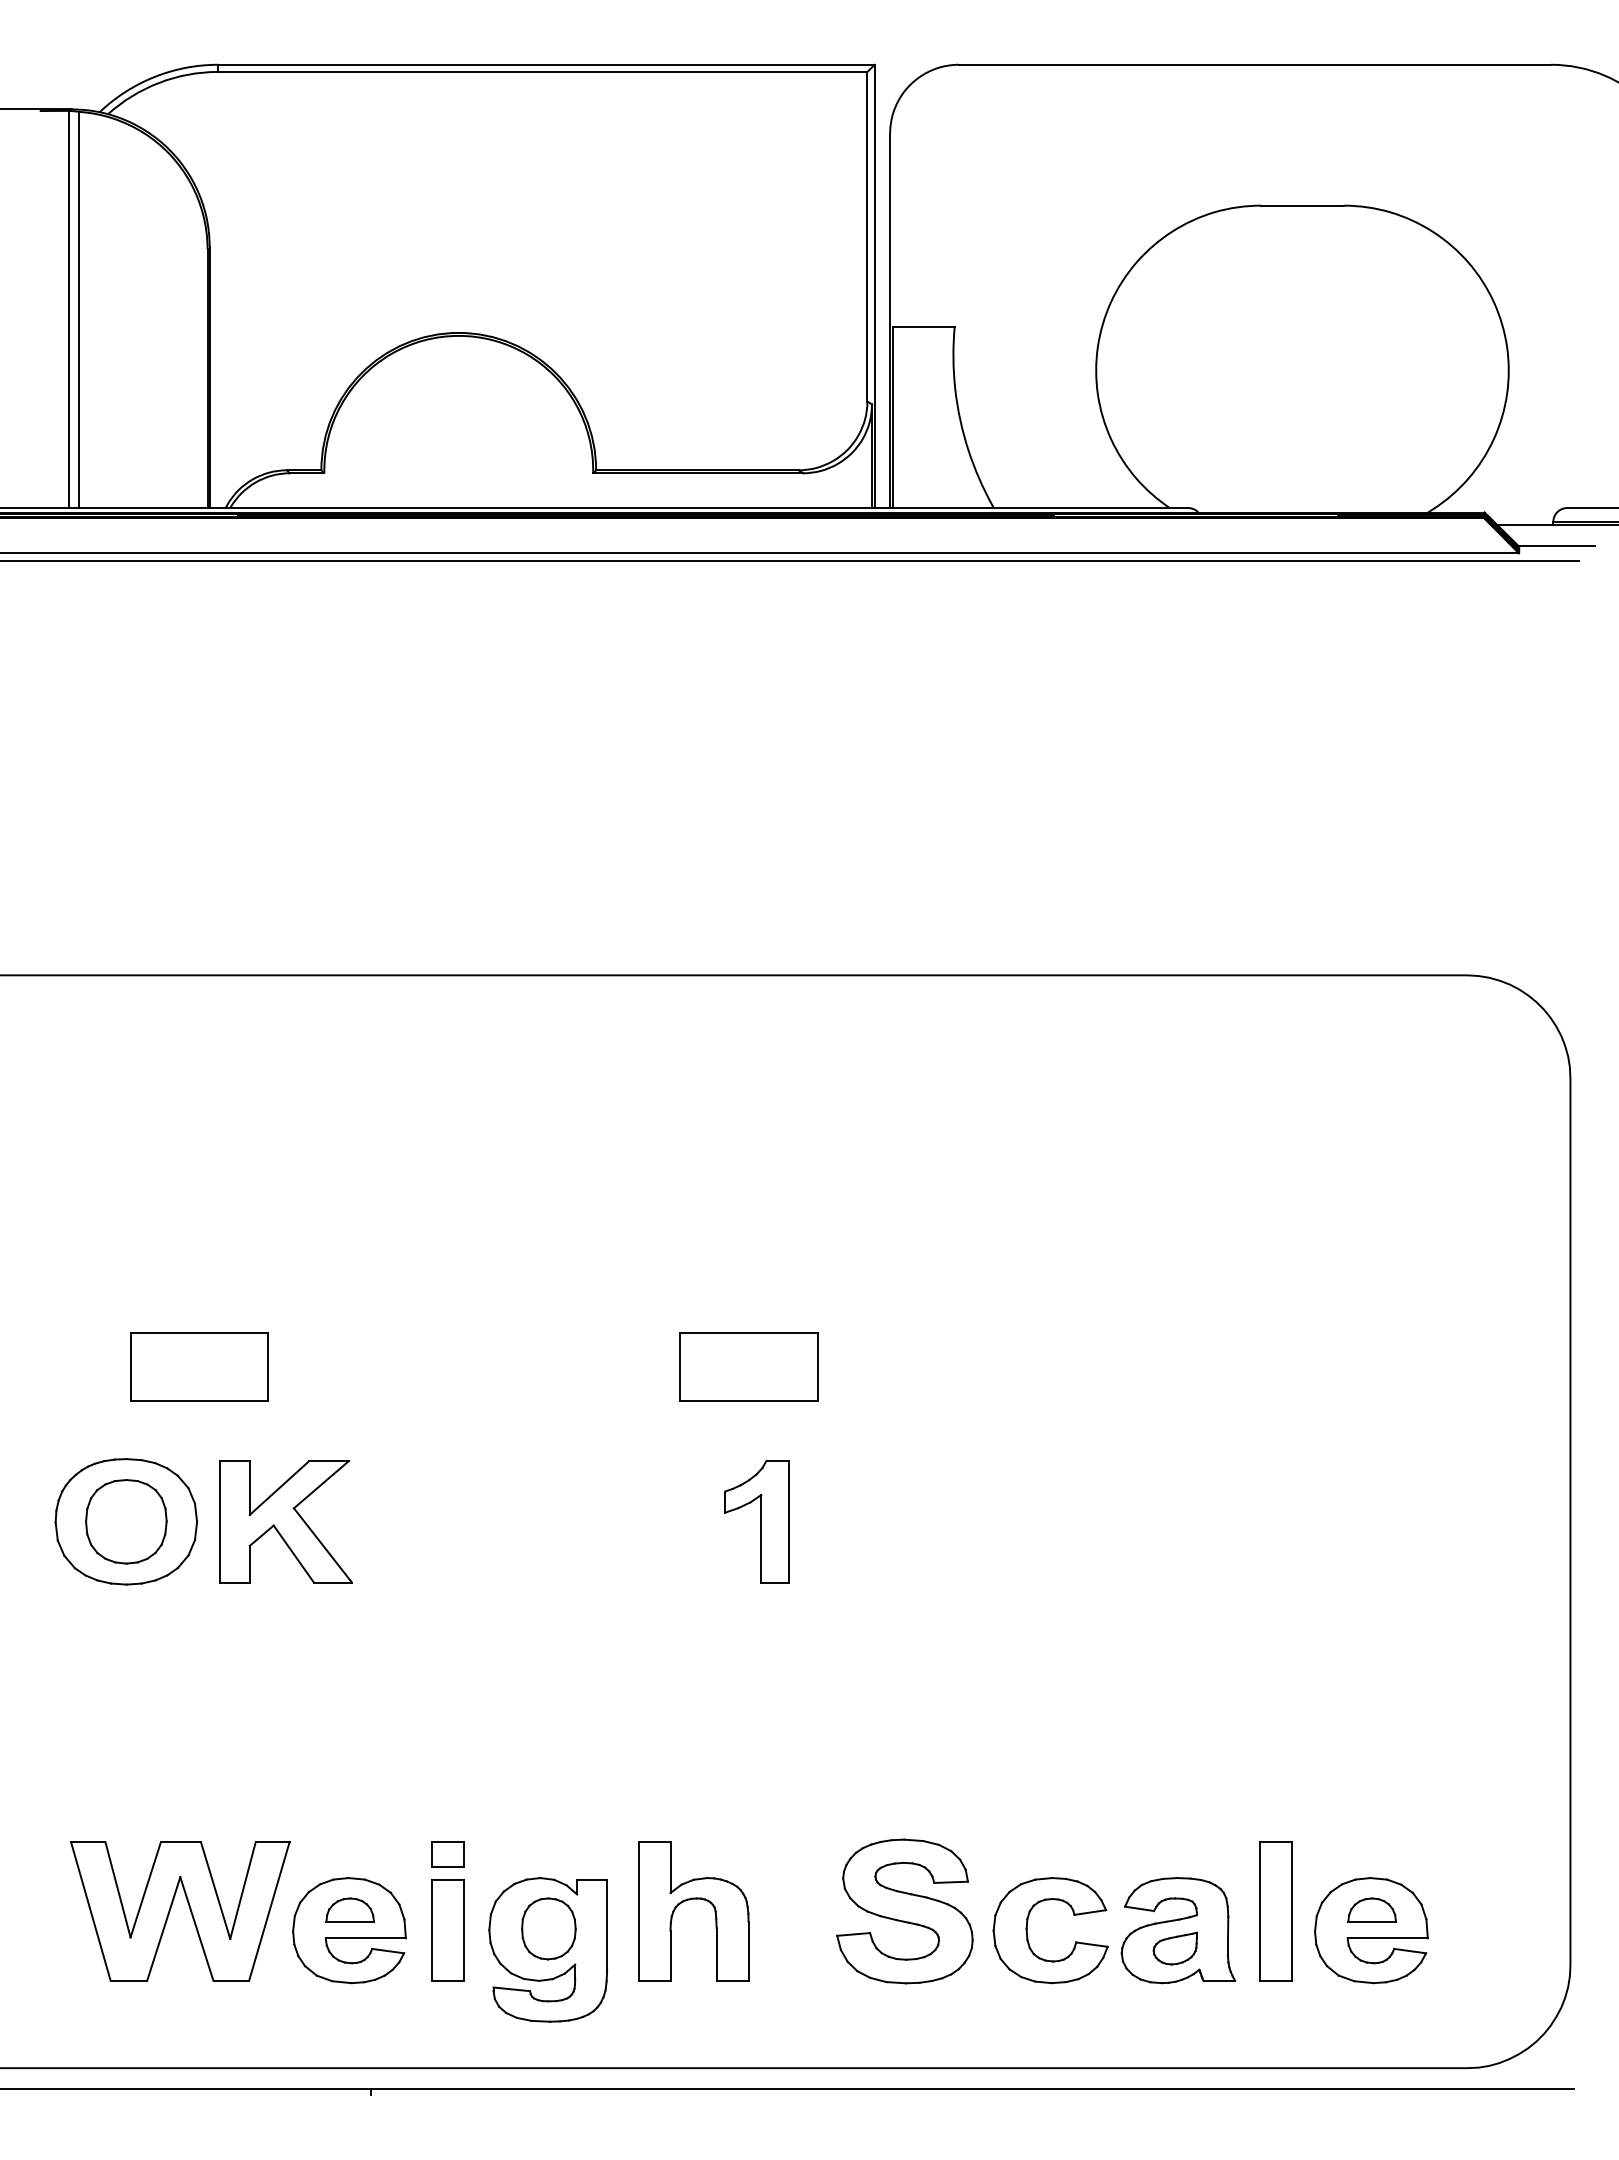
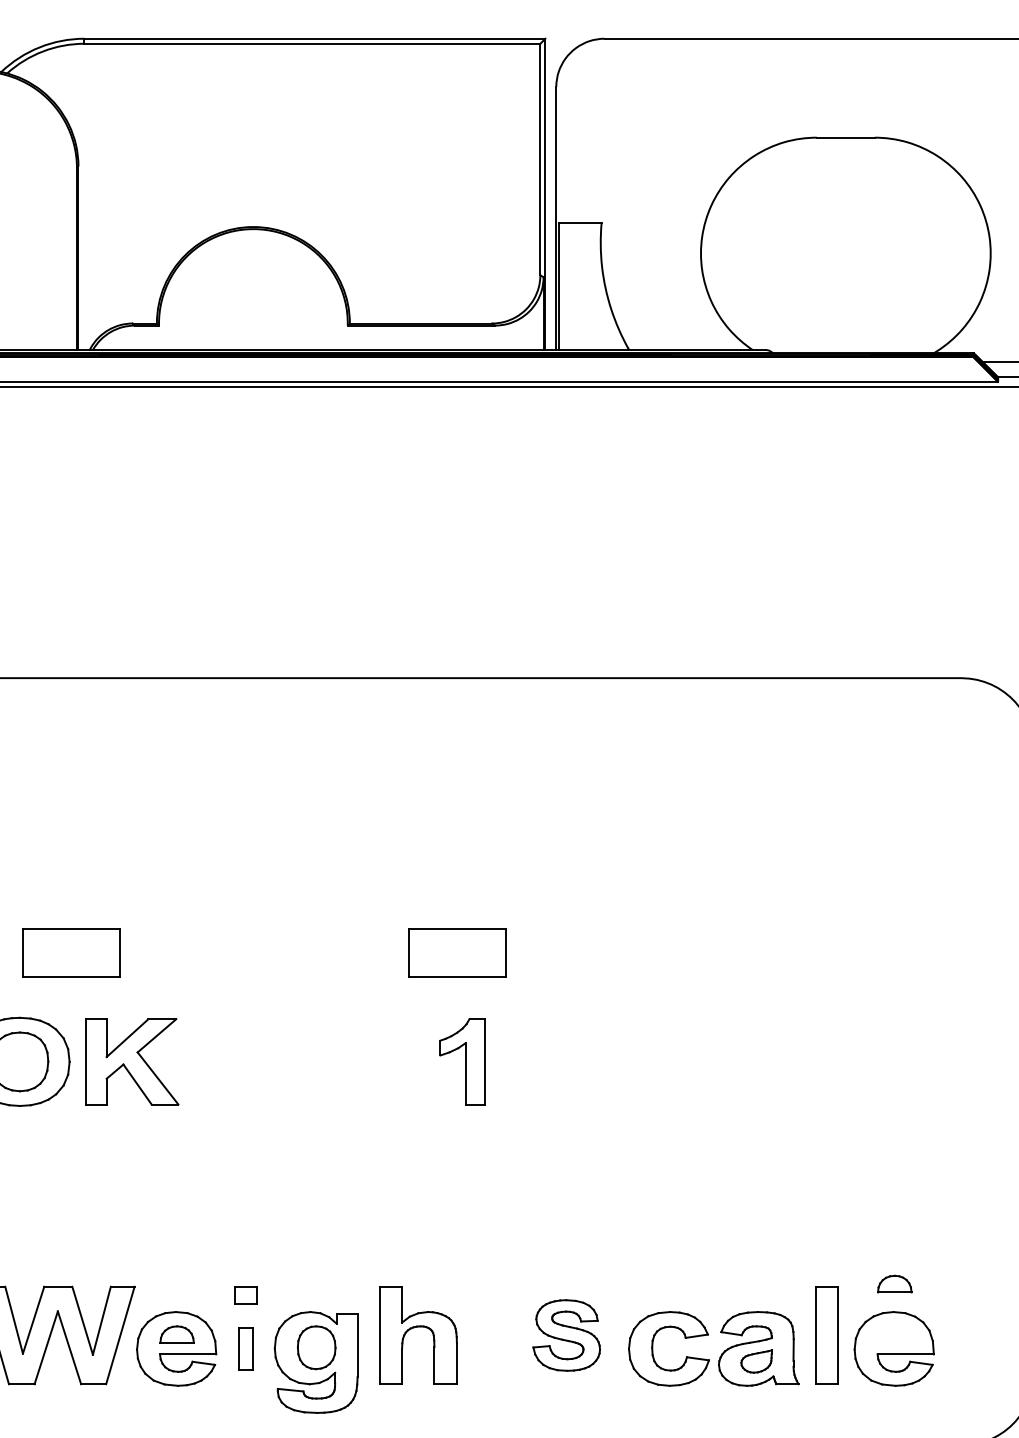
part: (1371, 1909) -> (894, 1283), moved
part: (904, 1911) -> (566, 1335), size x0.7
part: (447, 1930) -> (245, 1348), size x0.6

